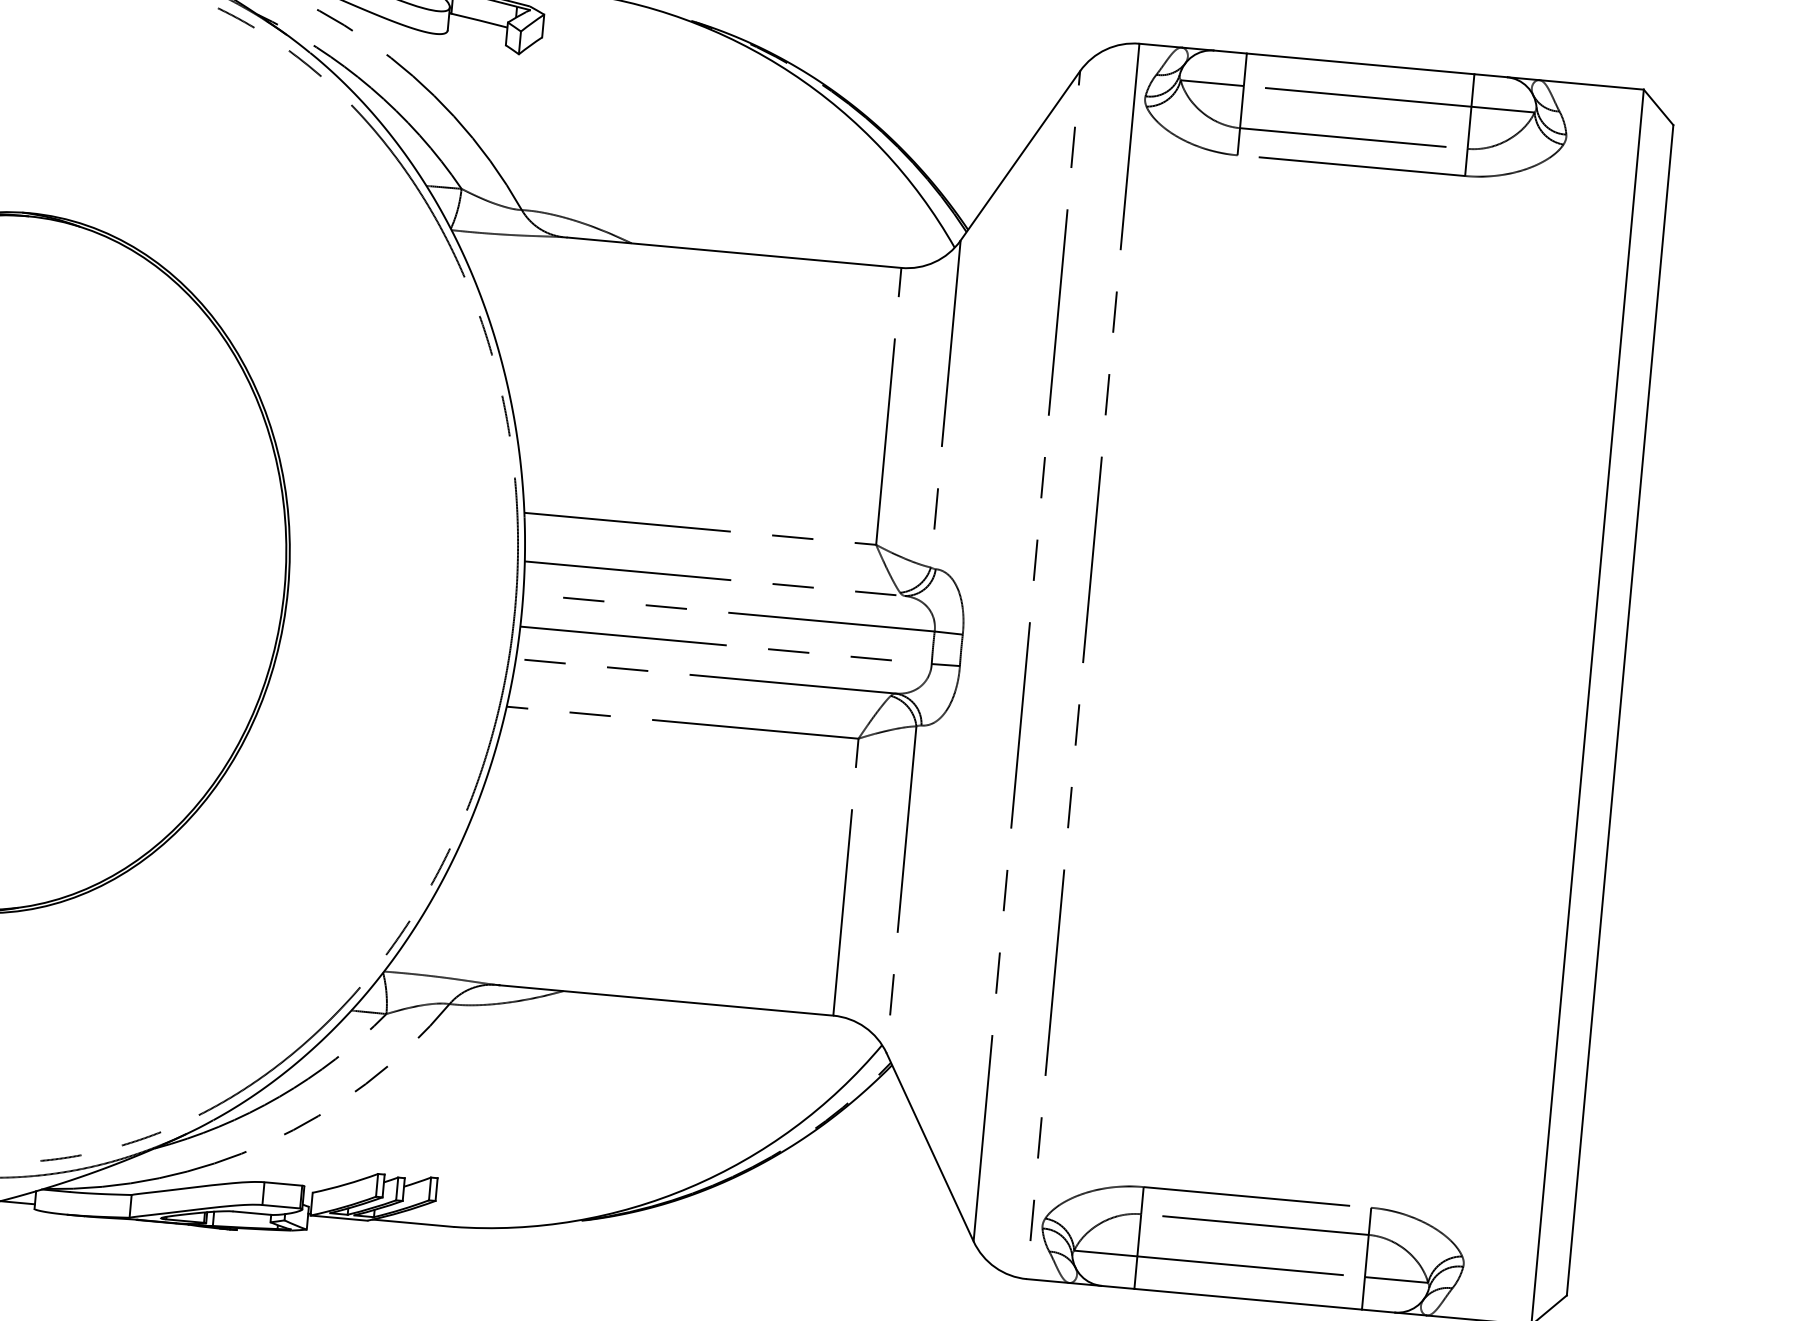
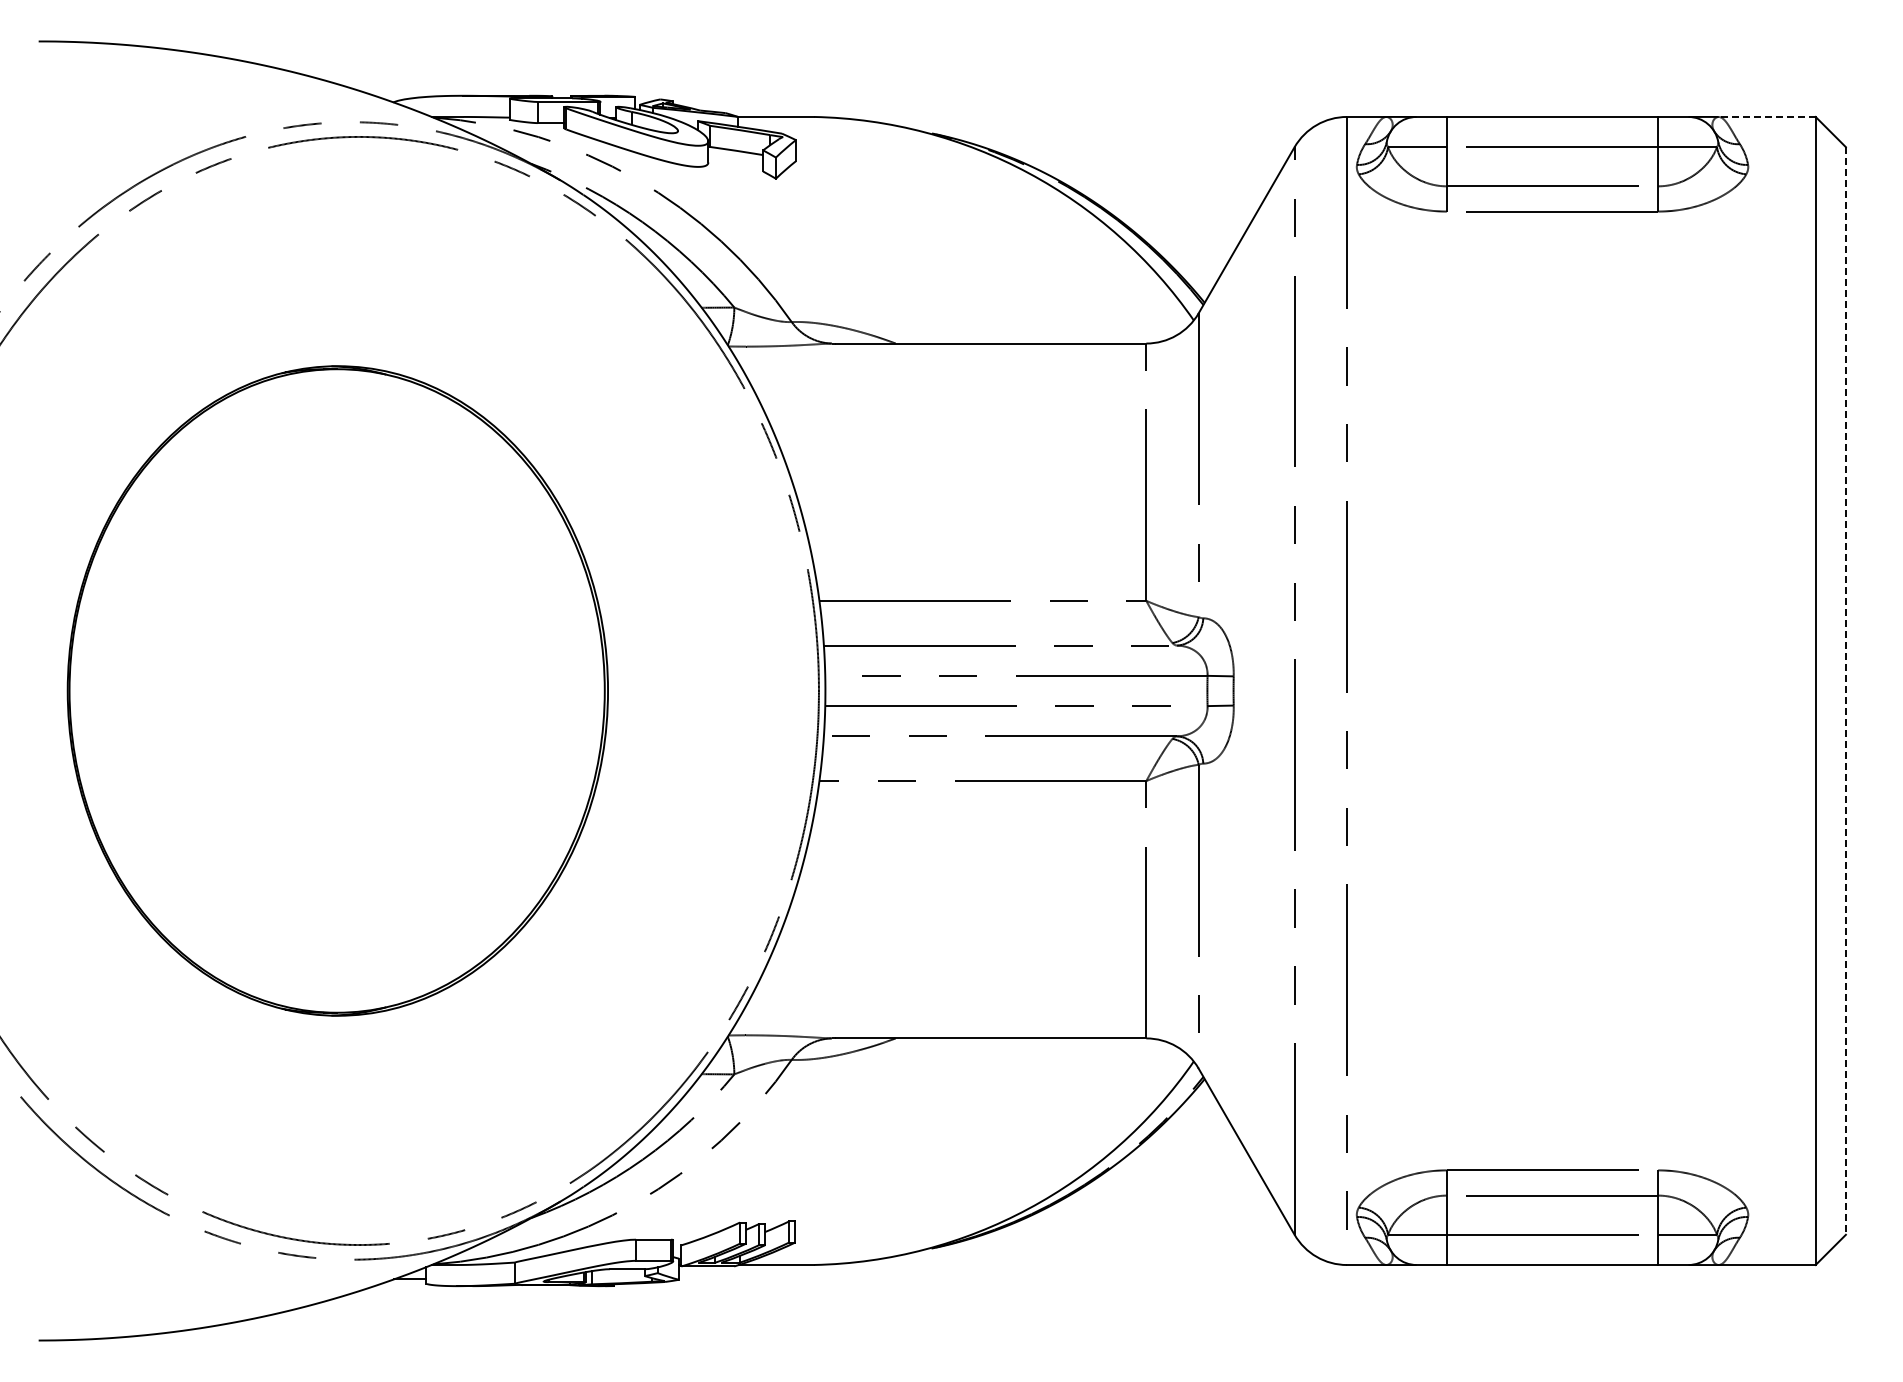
line: (1591, 84) -> (1767, 116), solid -> dashed
line: (1619, 709) -> (1845, 690), solid -> dashed

